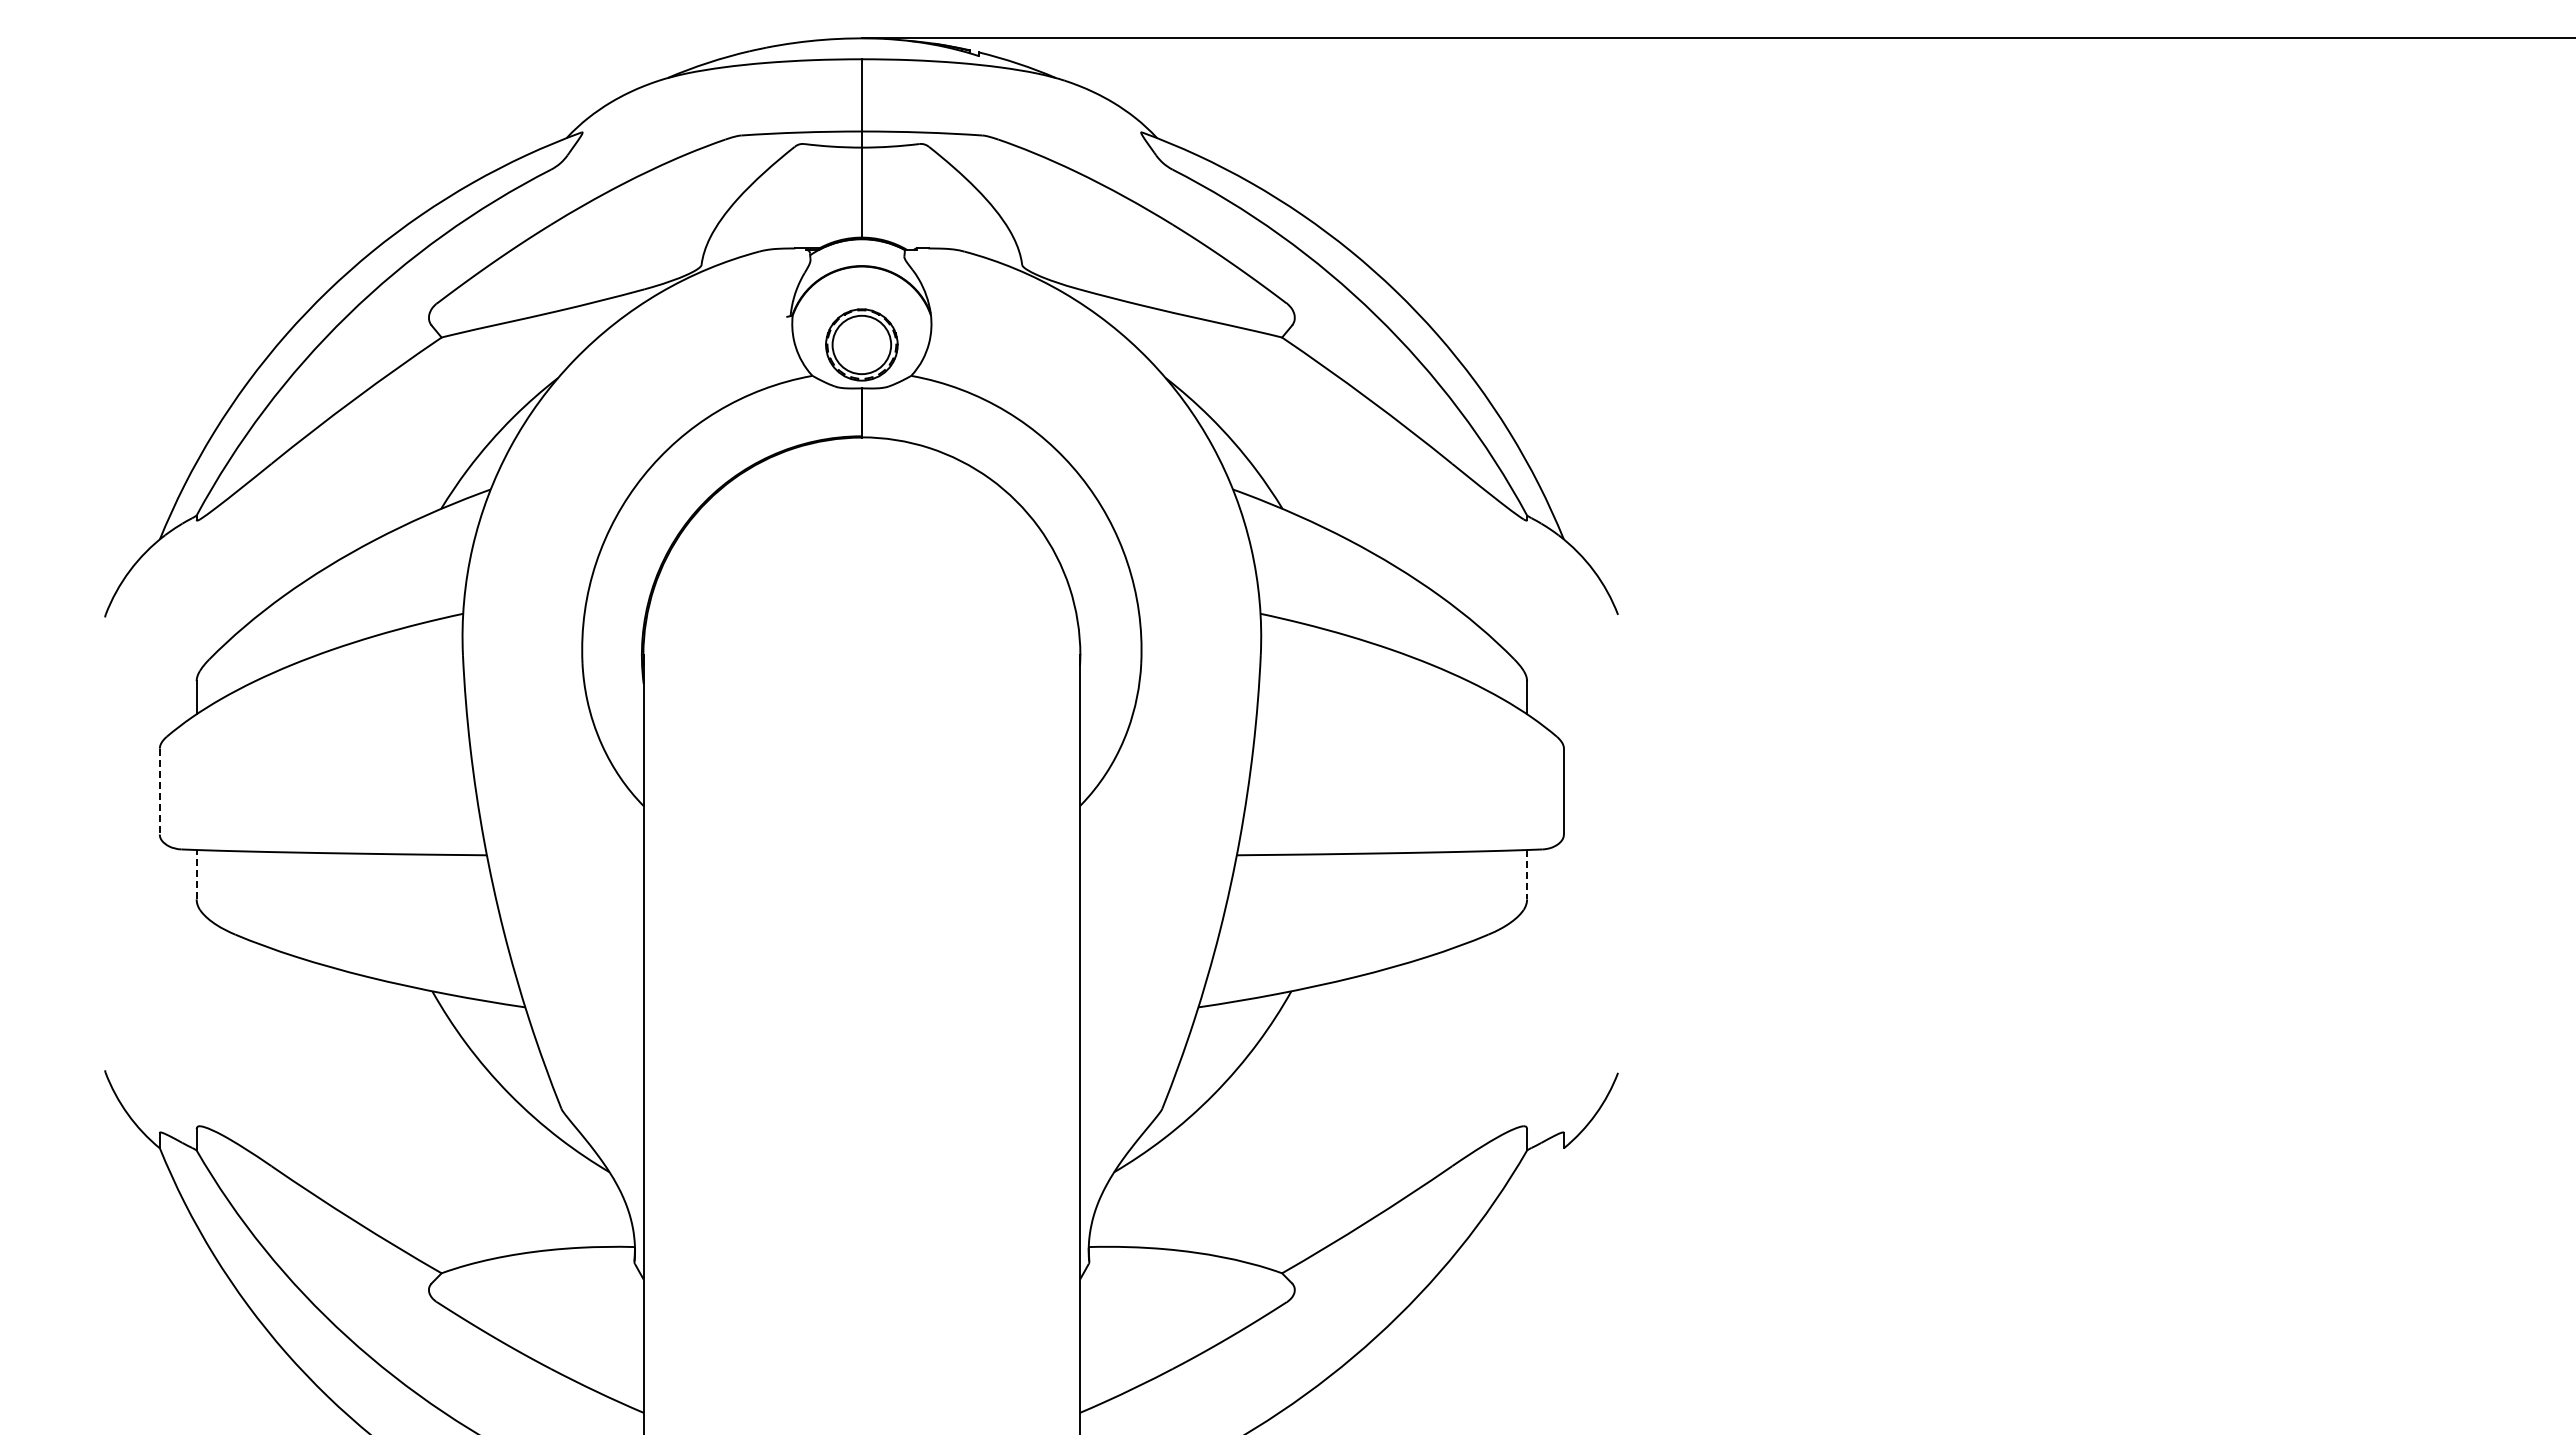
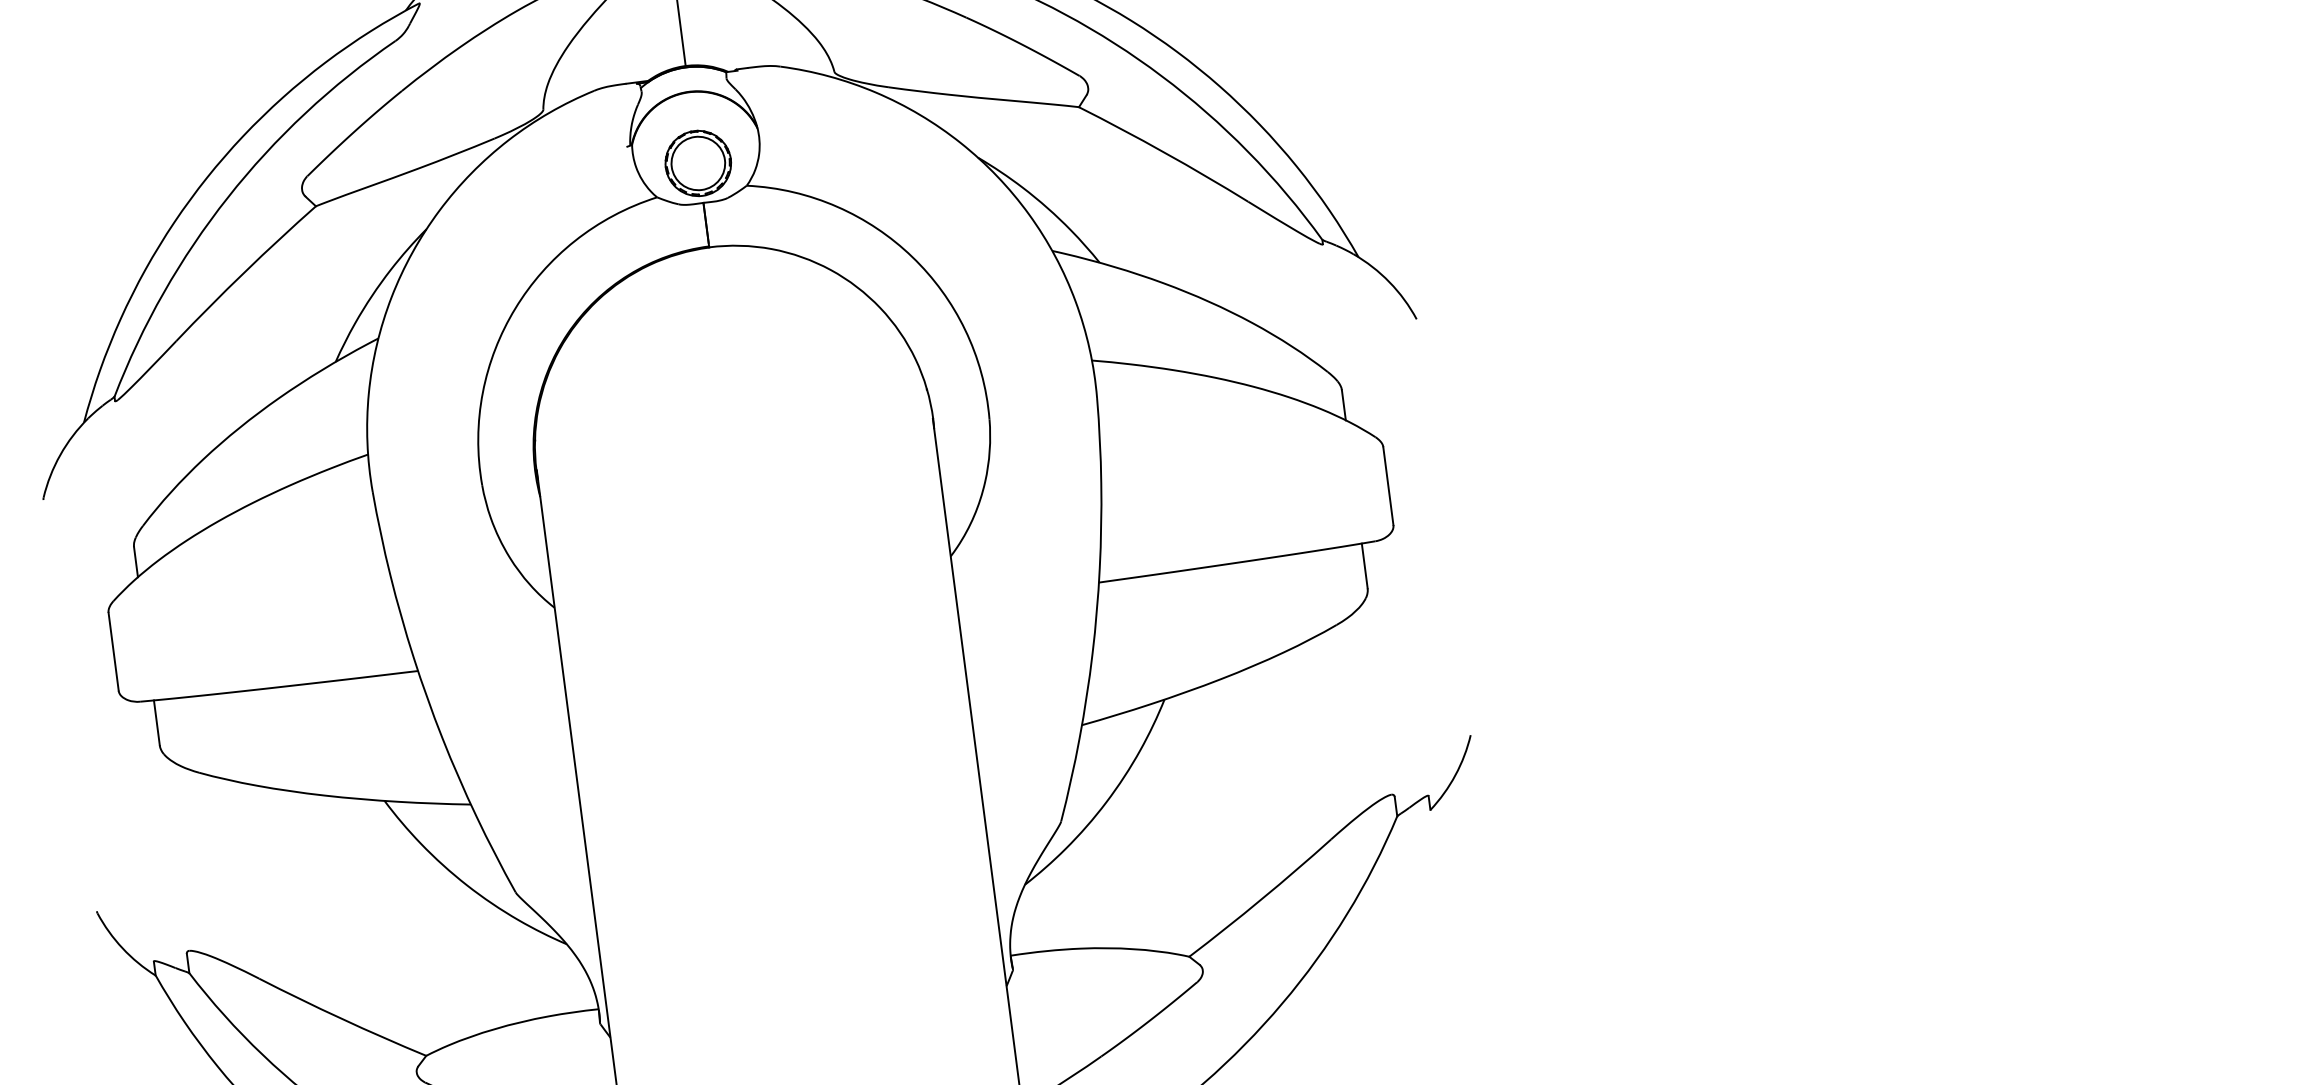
line: (159, 791) -> (113, 651), dashed -> solid
line: (196, 874) -> (156, 722), dashed -> solid
line: (1527, 874) -> (1365, 565), dashed -> solid

